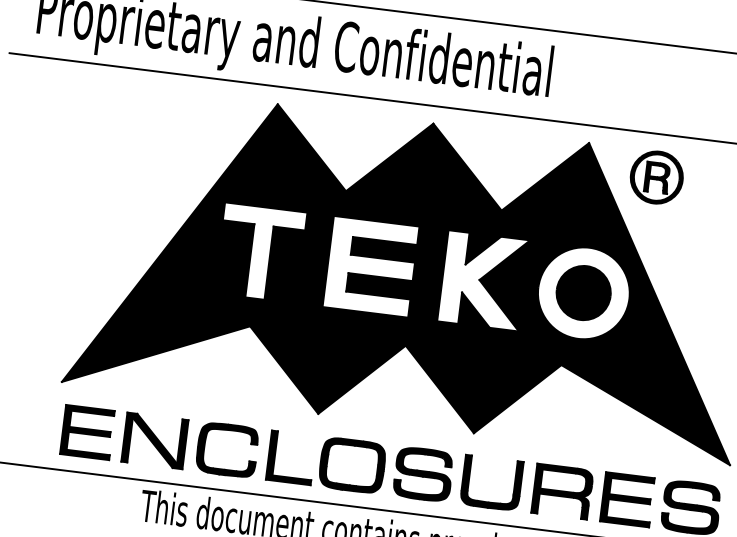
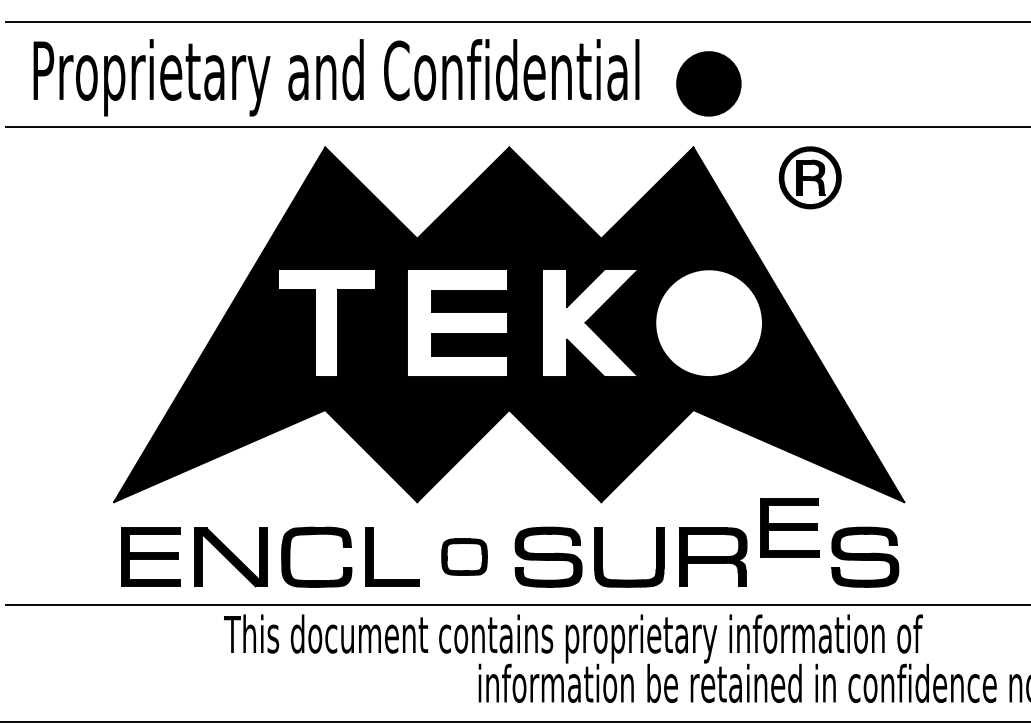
part: (656, 177) -> (809, 177), moved
part: (583, 292) -> (708, 83), moved
part: (352, 464) -> (464, 556), size x0.6
part: (627, 499) -> (789, 527), moved

